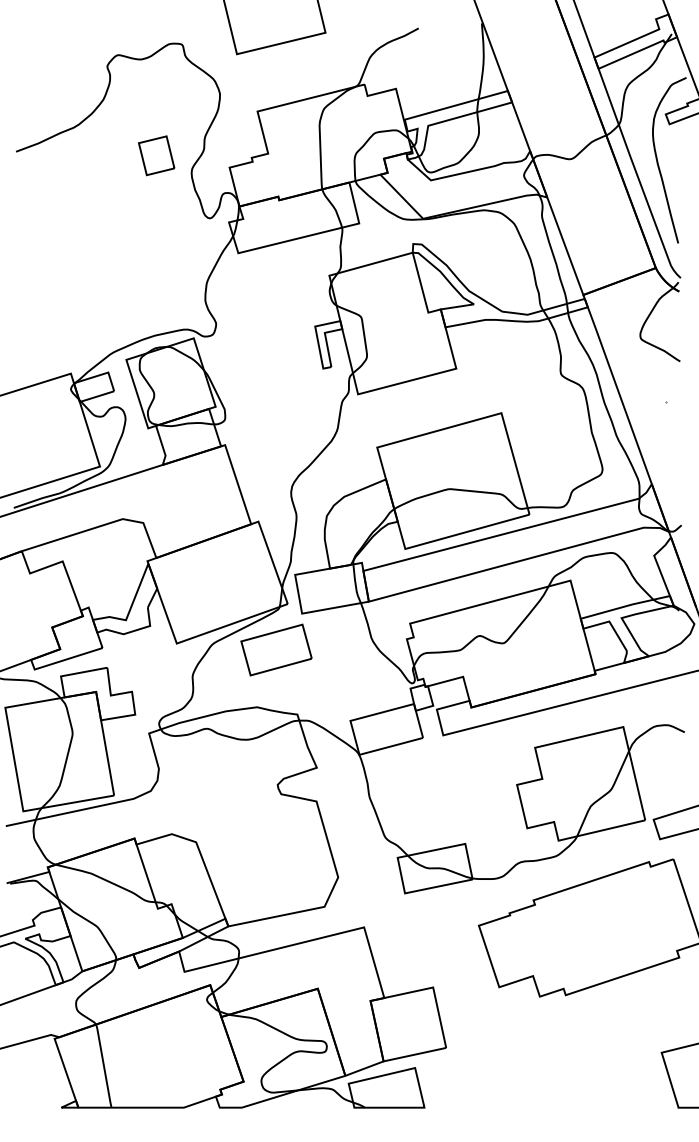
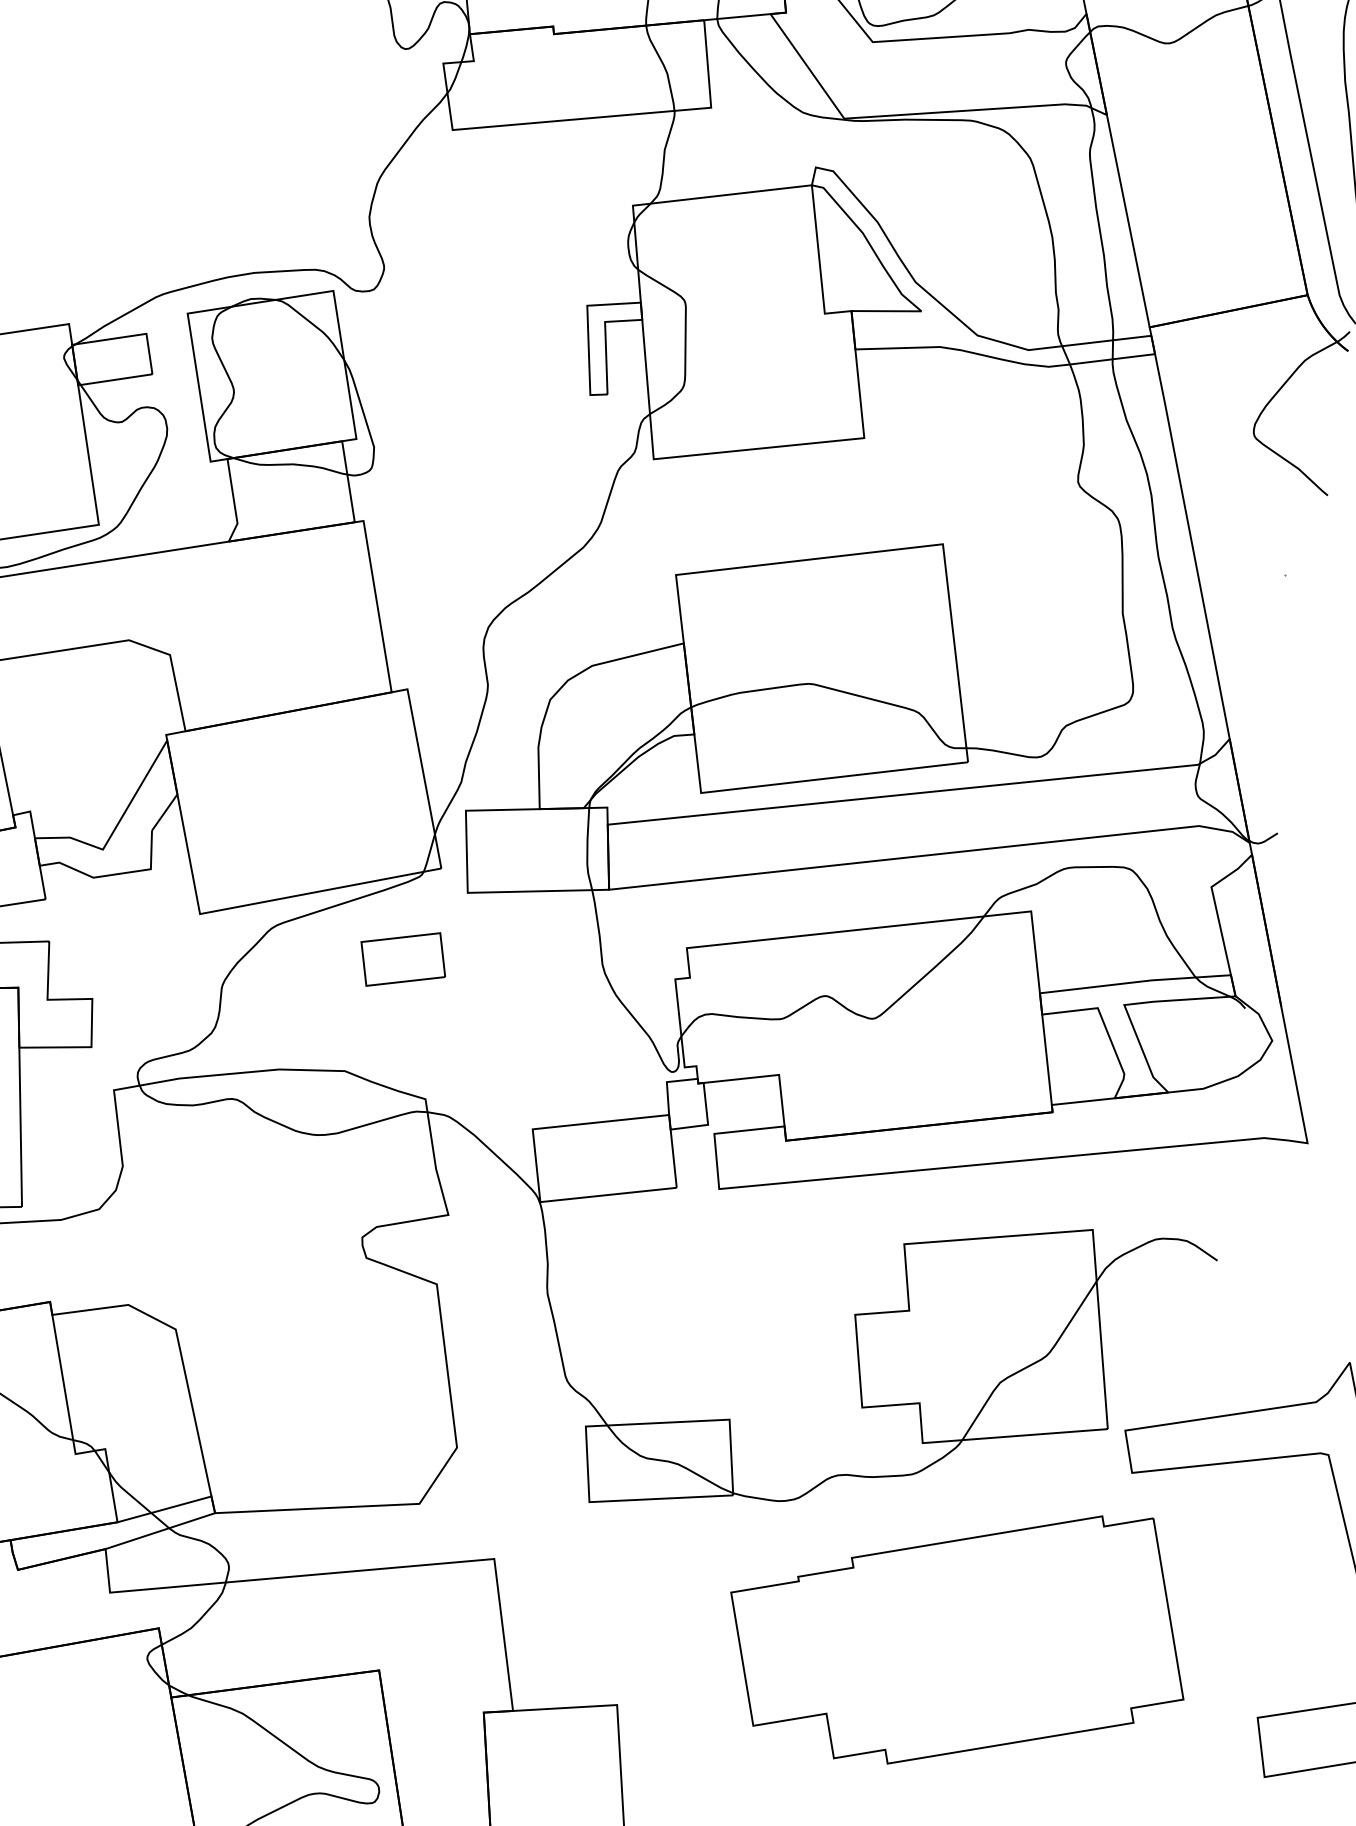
part: (276, 649) -> (403, 958), size x0.6

